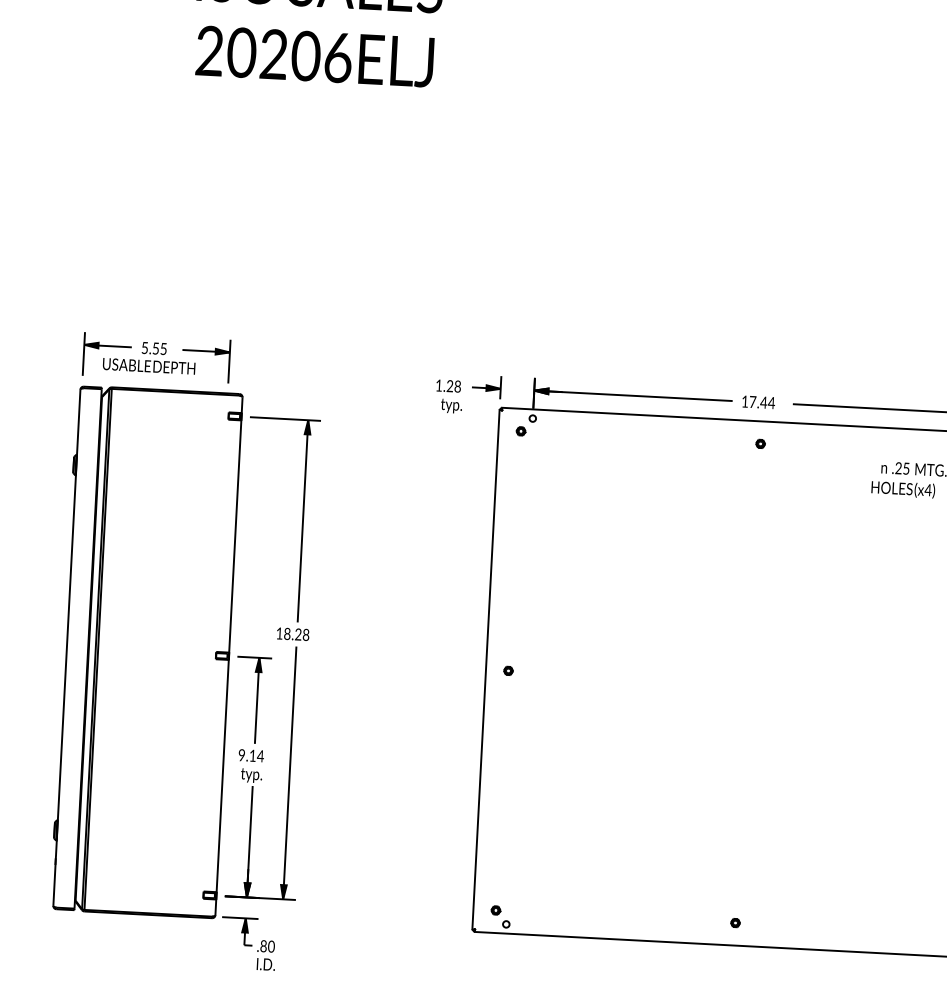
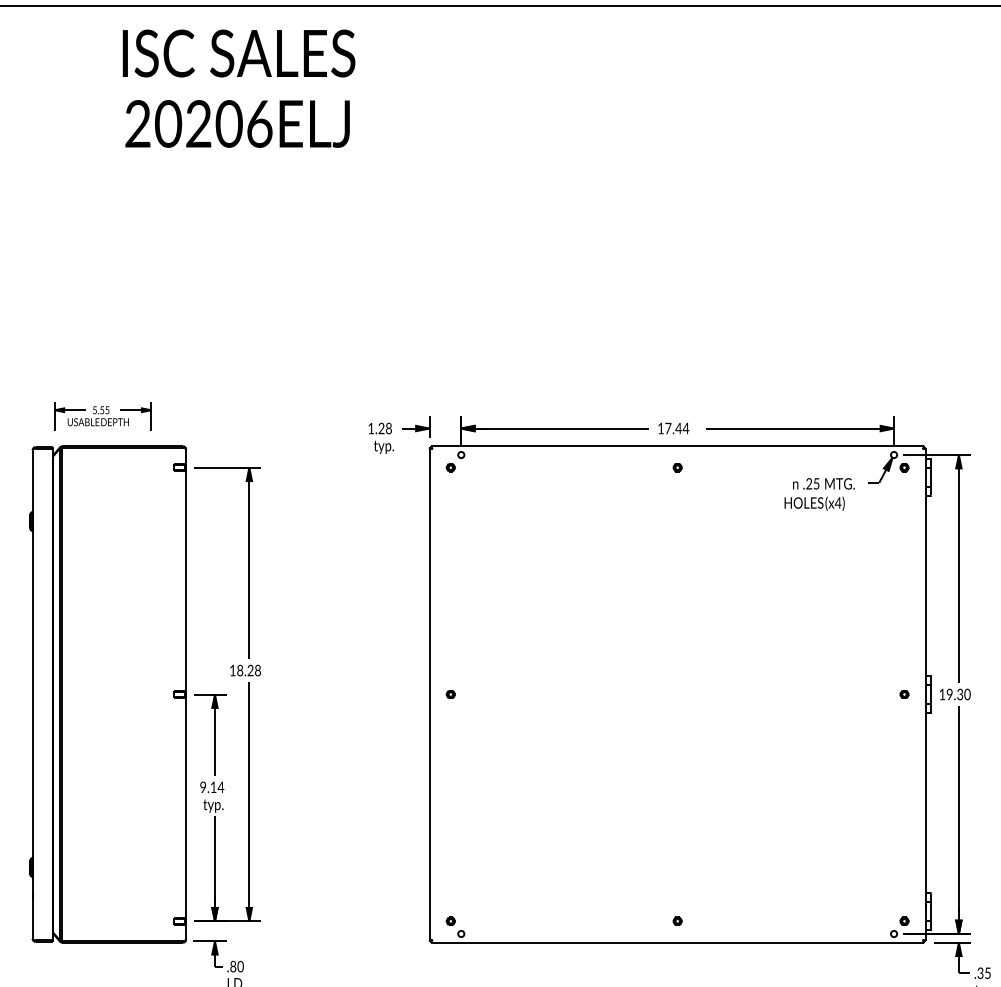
part: (156, 358) -> (102, 416), size x0.7

